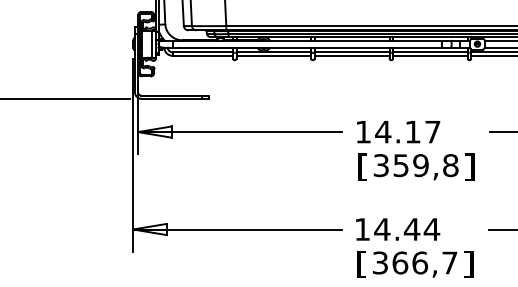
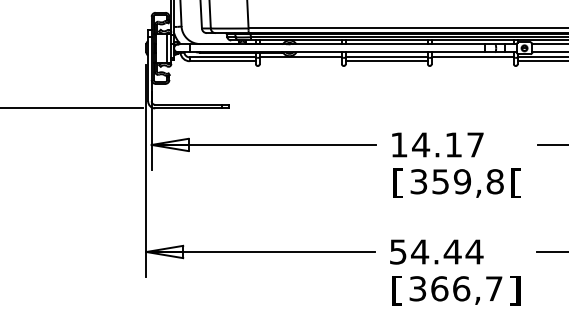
line: (273, 56) -> (300, 61), removed
line: (430, 56) -> (472, 61), removed
text: (470, 166) -> (516, 182), ] -> [
text: (362, 229) -> (398, 251), 14.44 -> 54.44

